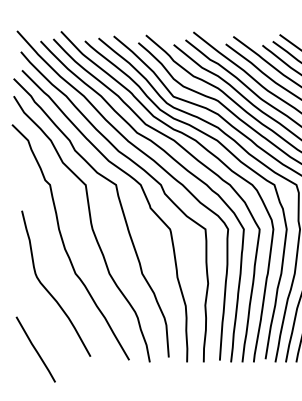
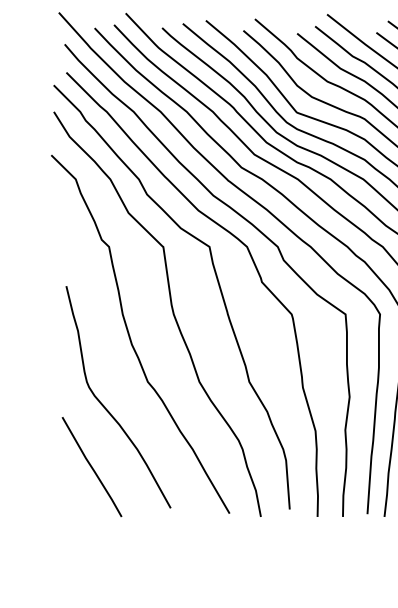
line: (35, 349) -> (91, 466), moved

